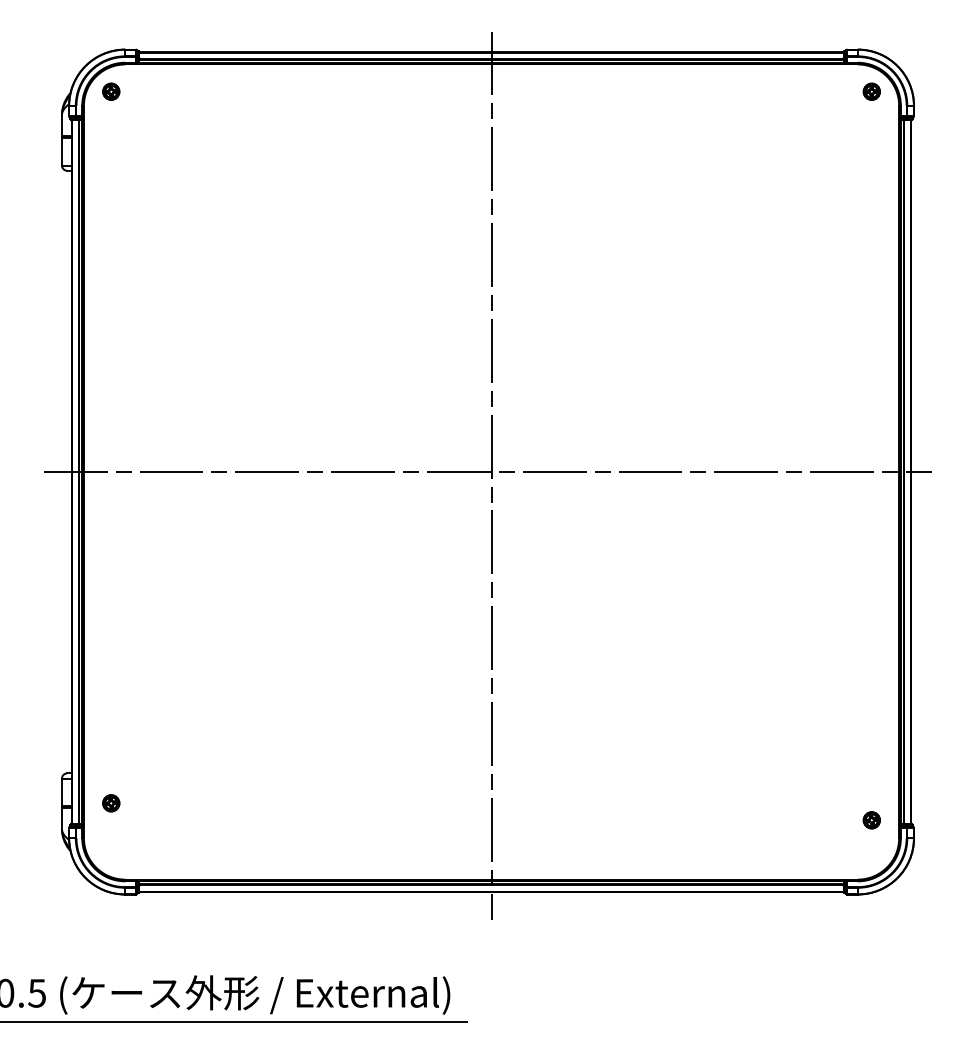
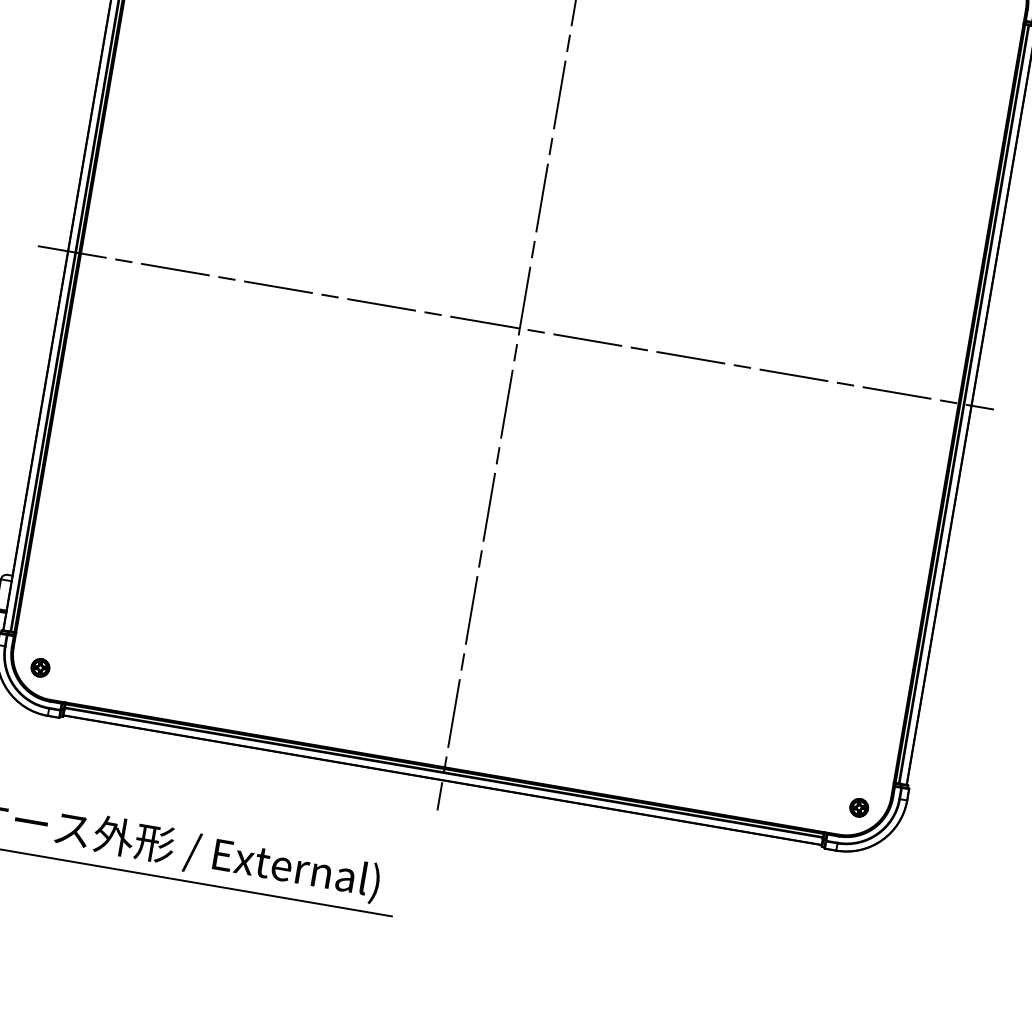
part: (111, 803) -> (40, 668), moved
part: (871, 820) -> (858, 807), moved

